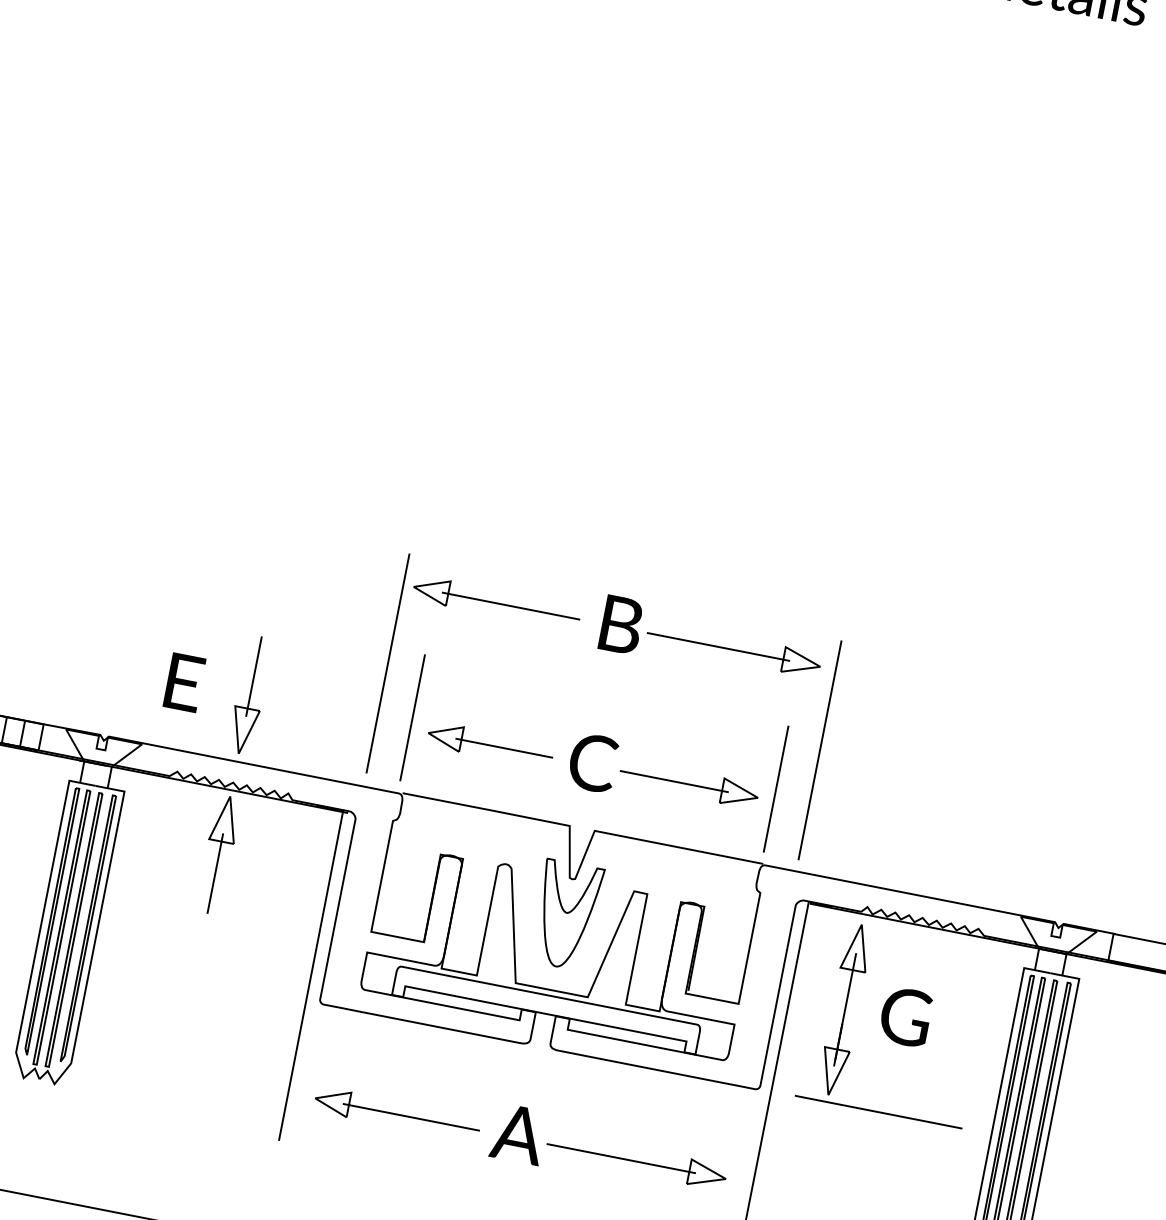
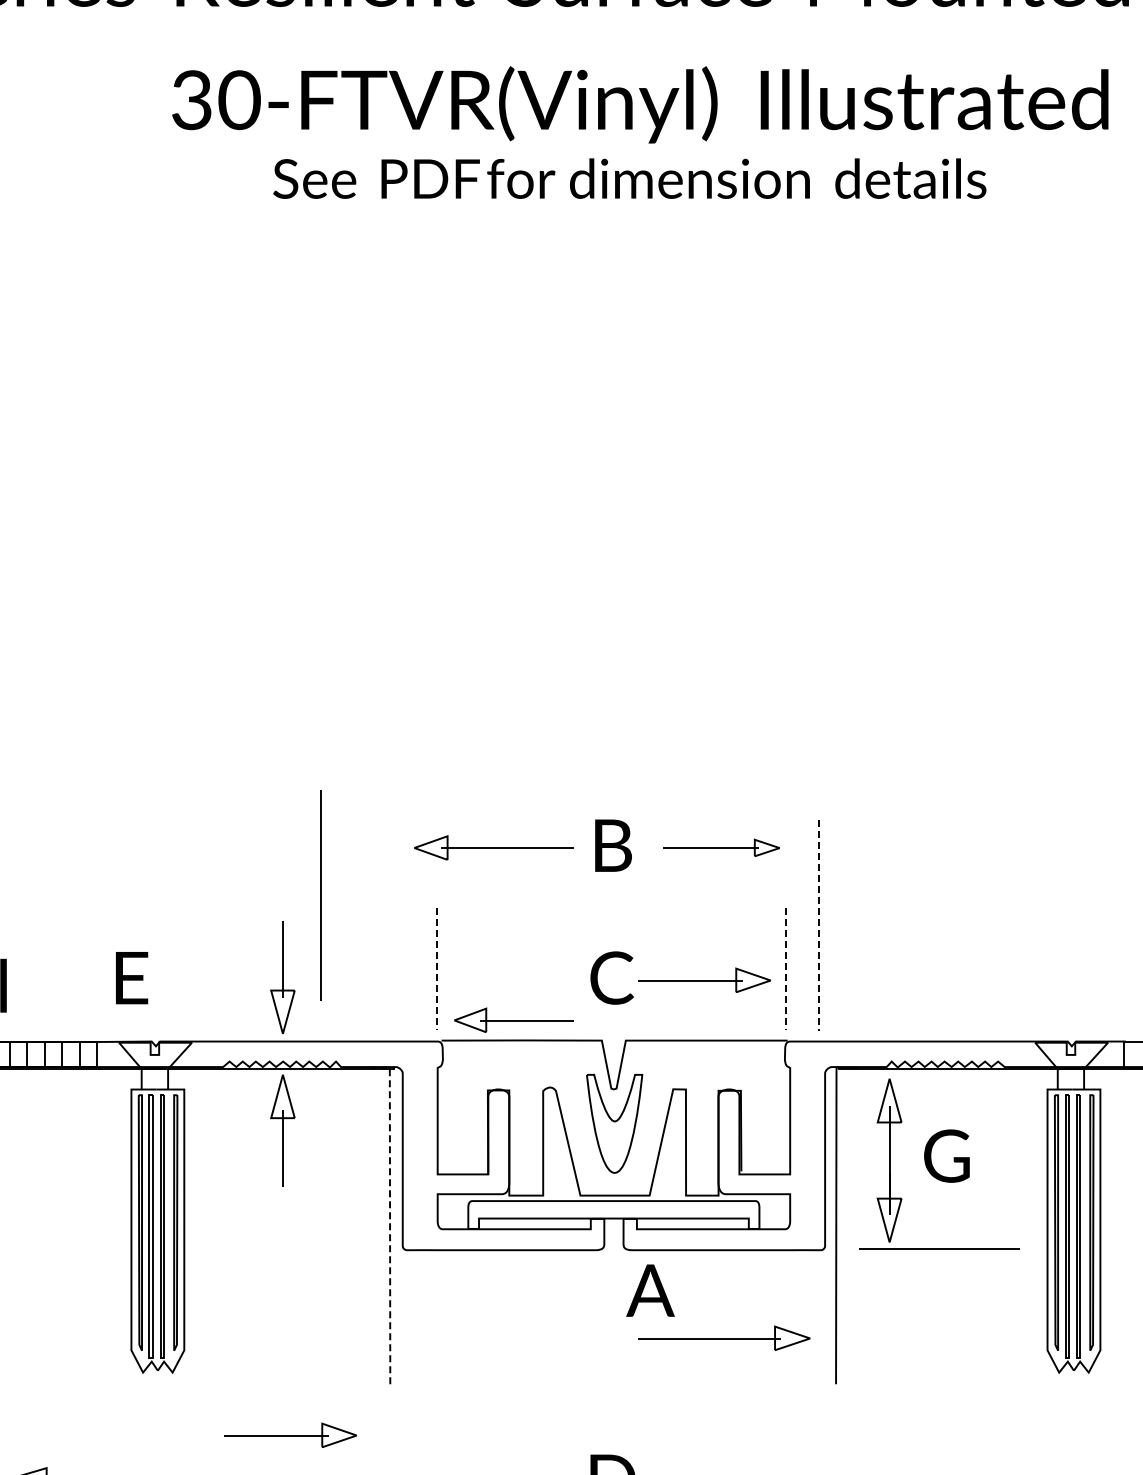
part: (733, 649) -> (721, 847), size x0.7
line: (387, 663) -> (320, 895), moved
text: (184, 683) -> (132, 978), moved
line: (412, 718) -> (437, 969), solid -> dashed
part: (490, 744) -> (513, 1019), moved
line: (820, 750) -> (819, 925), solid -> dashed
line: (775, 789) -> (785, 969), solid -> dashed
line: (314, 961) -> (390, 1212), solid -> dashed
part: (397, 1113) -> (494, 1337), removed
text: (518, 1134) -> (650, 1290), moved
part: (164, 1172) -> (290, 1434), added

